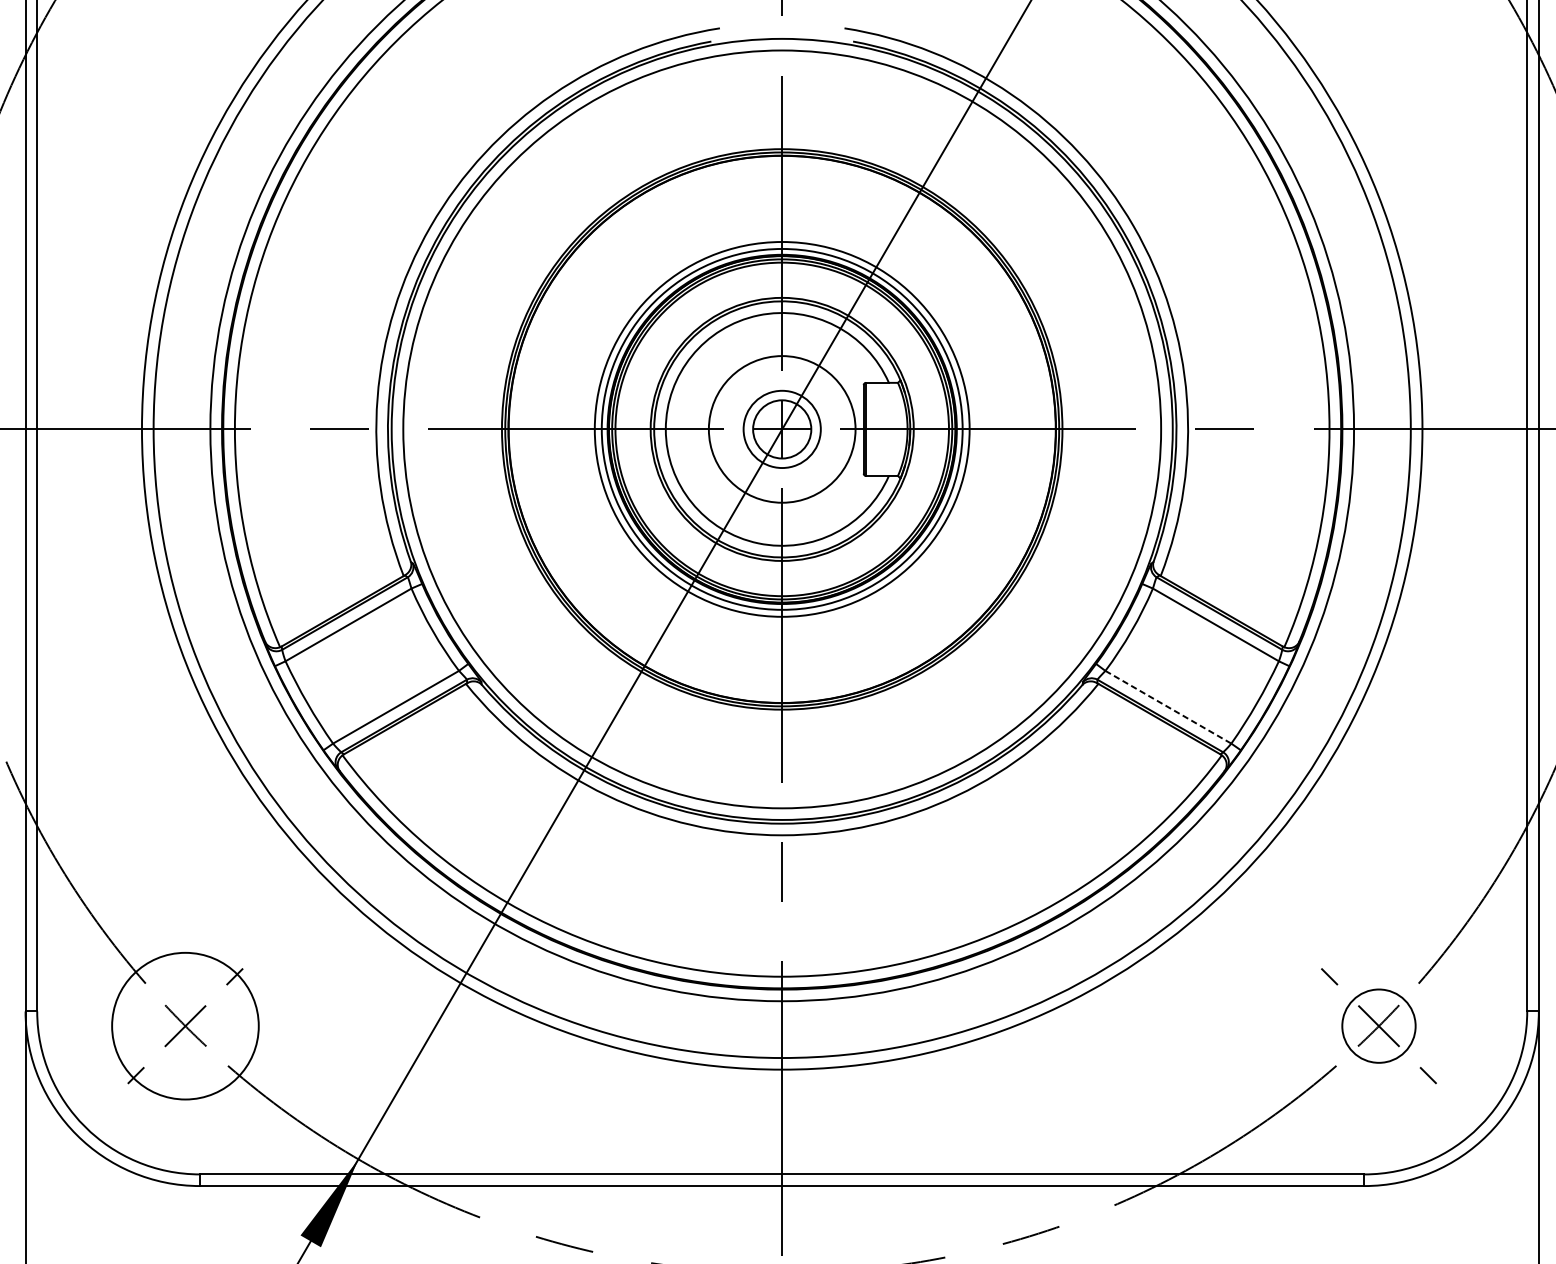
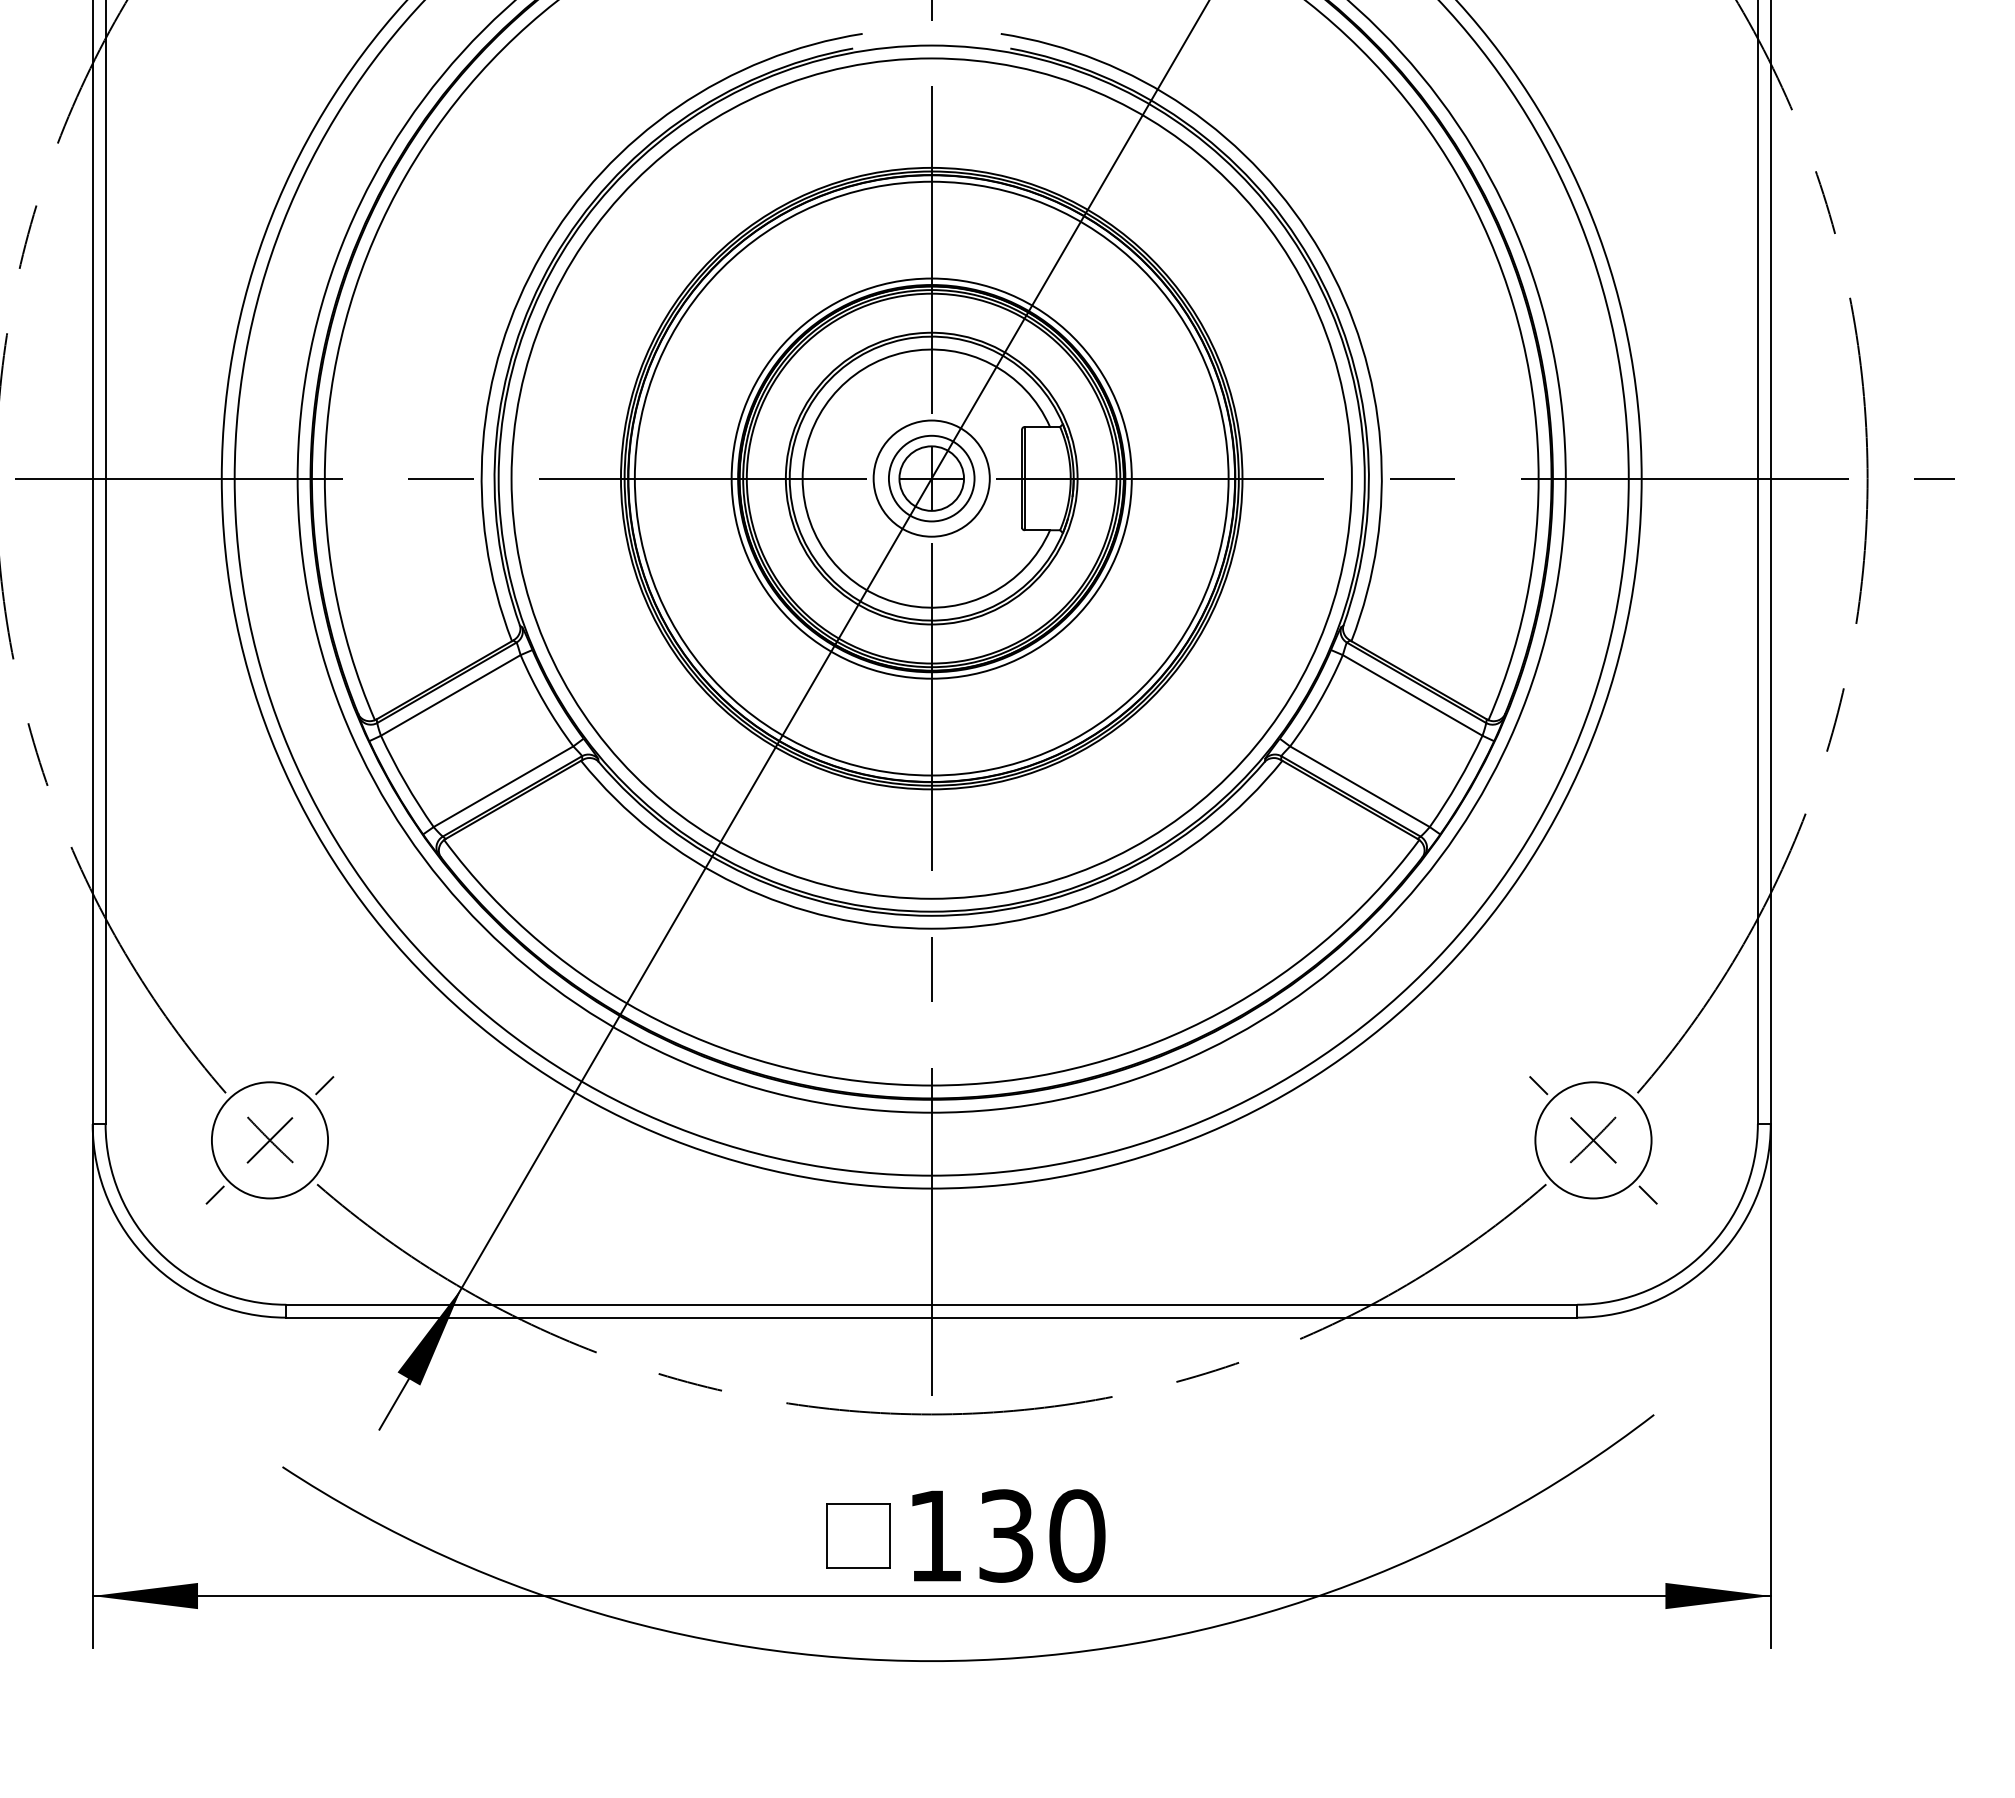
circle: (782, 429) -> (931, 478), size x0.71
circle: (782, 429) -> (931, 478), size x1.43
line: (1167, 707) -> (1359, 786), dashed -> solid
circle: (185, 1026) -> (269, 1140), size x0.71
circle: (1379, 1026) -> (1593, 1140), size x1.43

